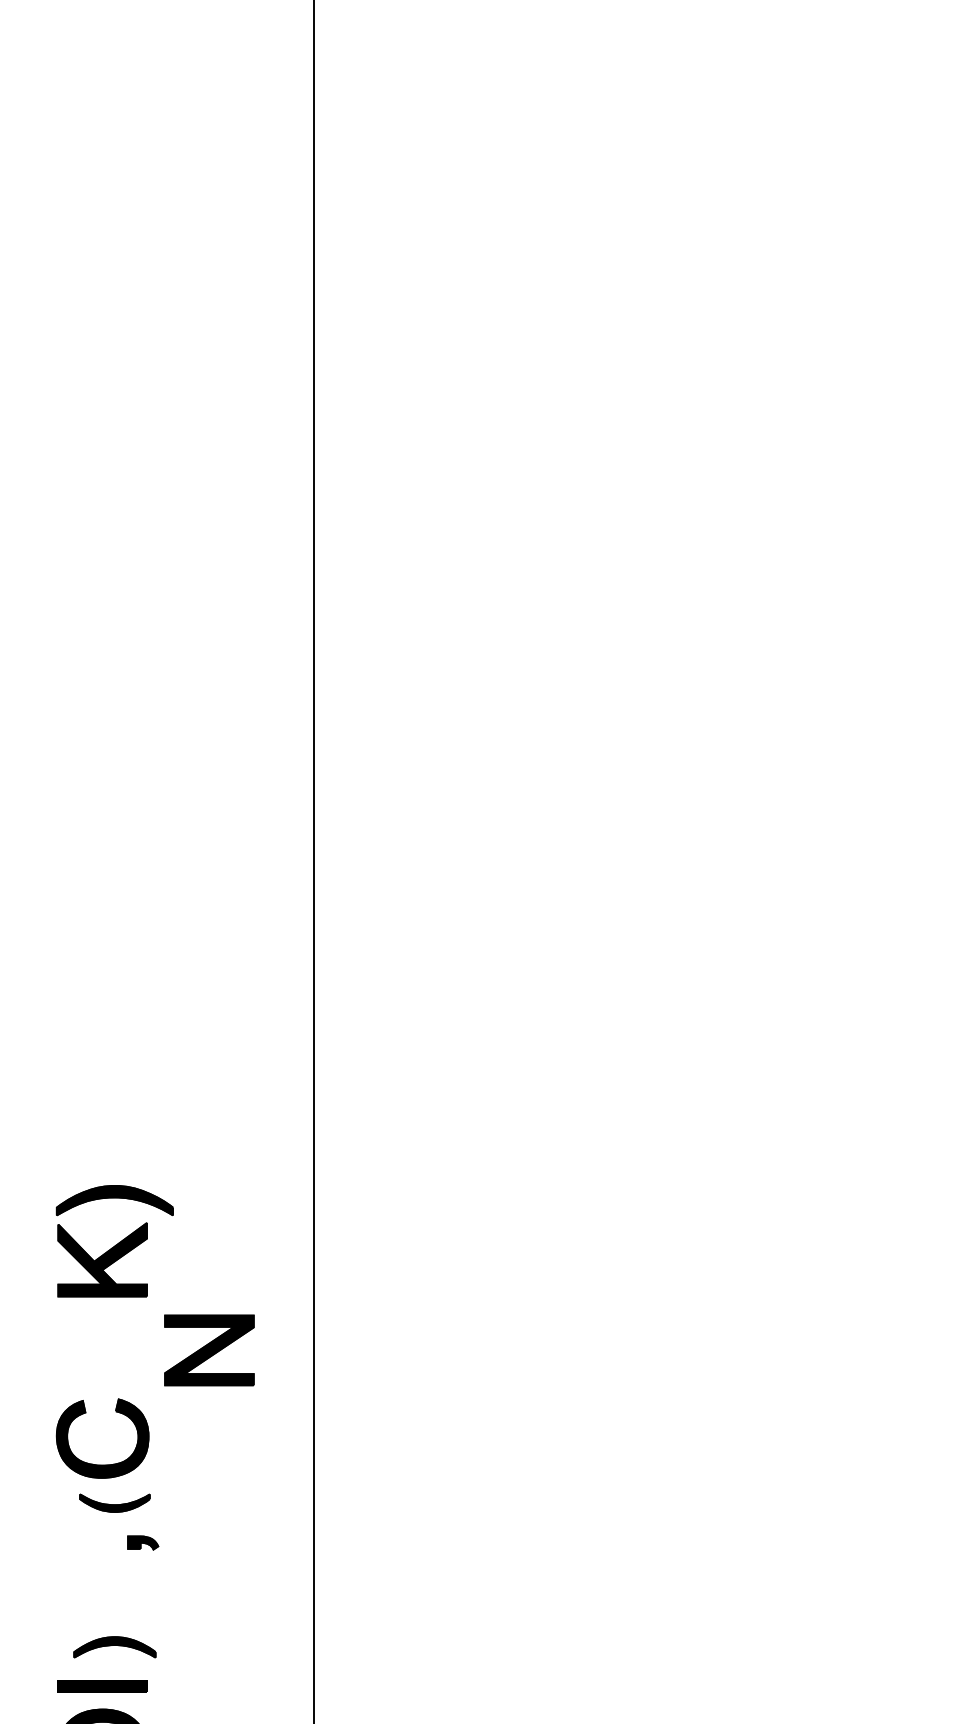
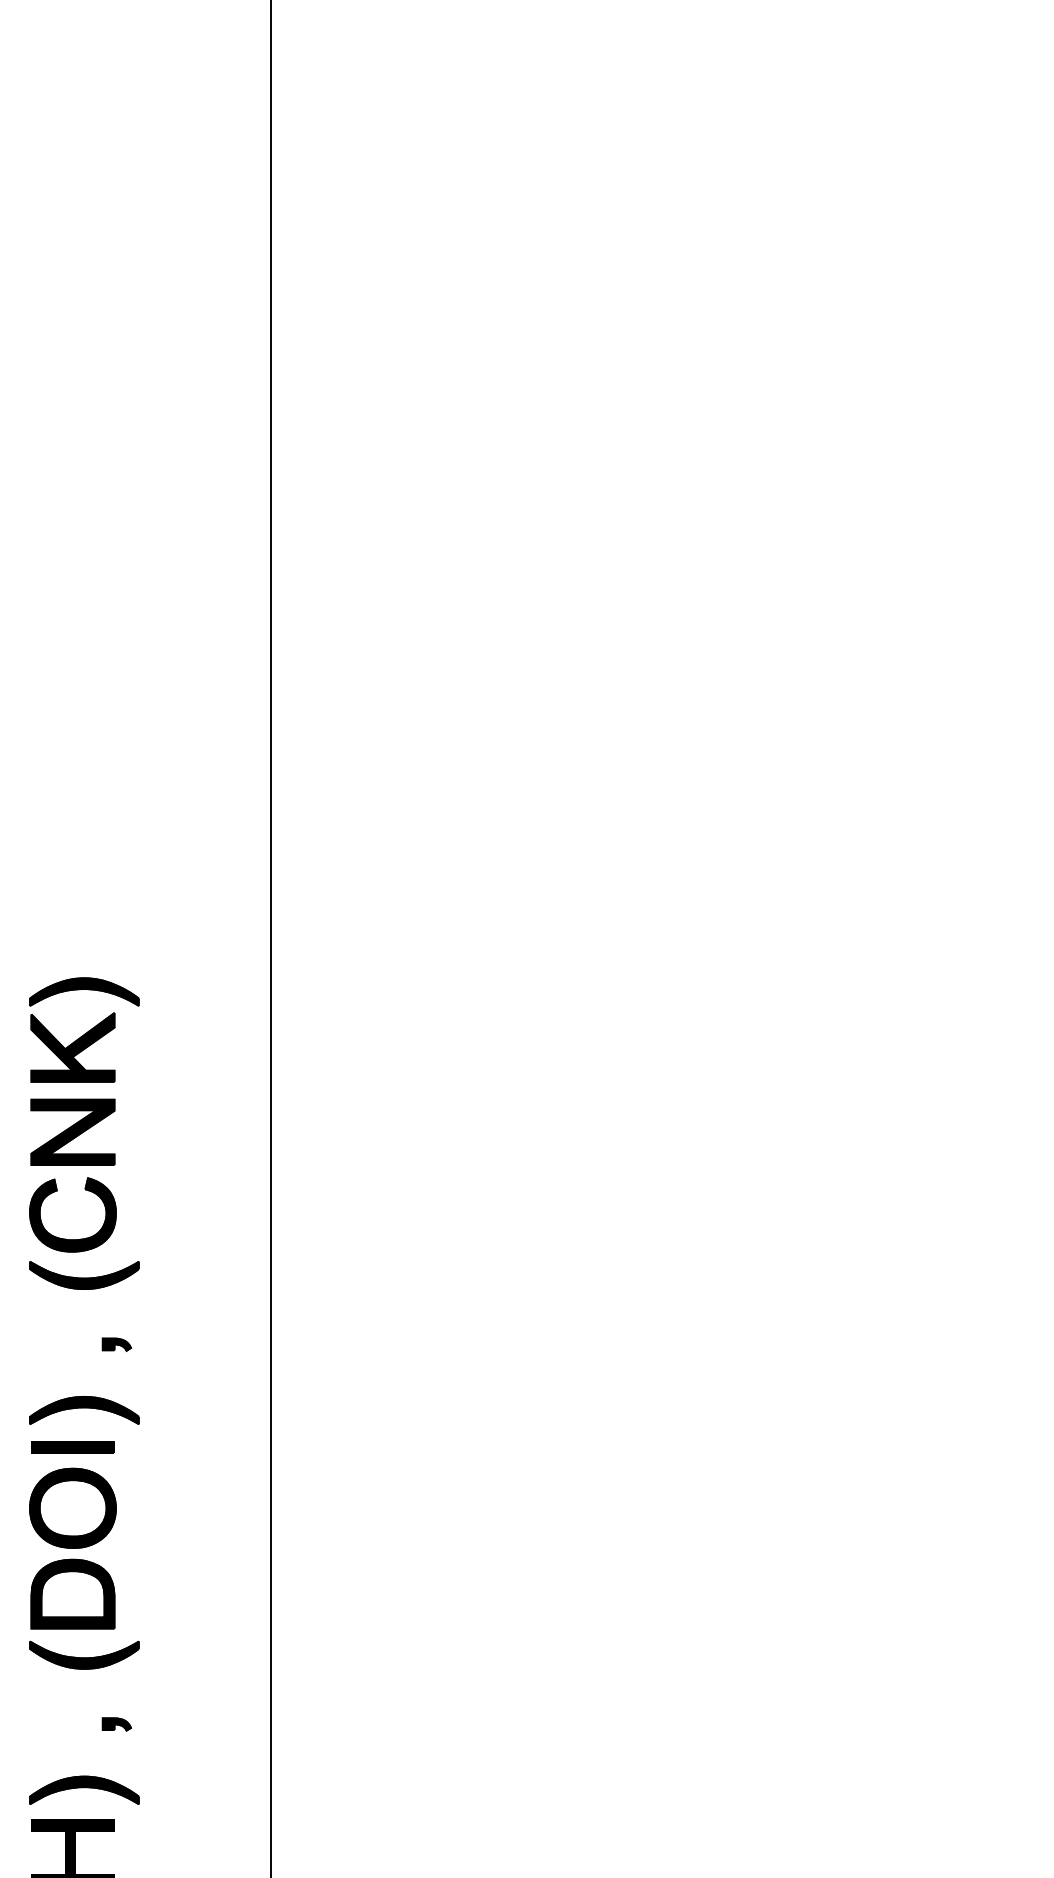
part: (208, 1349) -> (72, 1131), moved
part: (114, 1503) -> (84, 1275), size x1.67
part: (142, 1542) -> (116, 1344), moved
part: (114, 1647) -> (84, 1410), size x1.43

